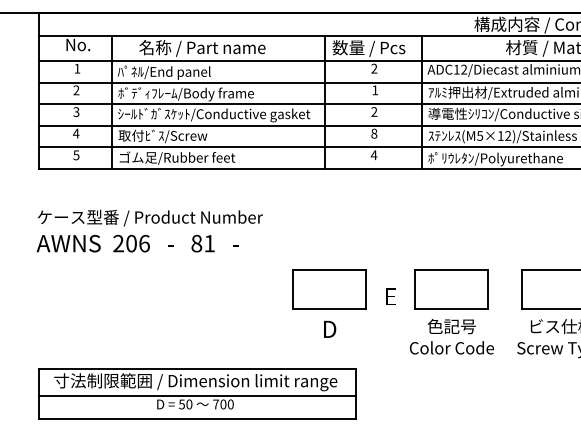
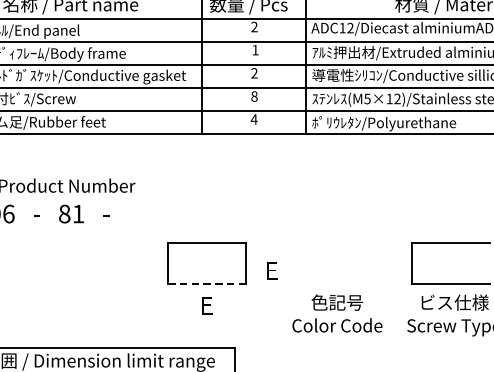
part: (451, 289) -> (336, 263), removed
line: (329, 309) -> (206, 284), solid -> dashed
text: (330, 328) -> (207, 304), D -> E

